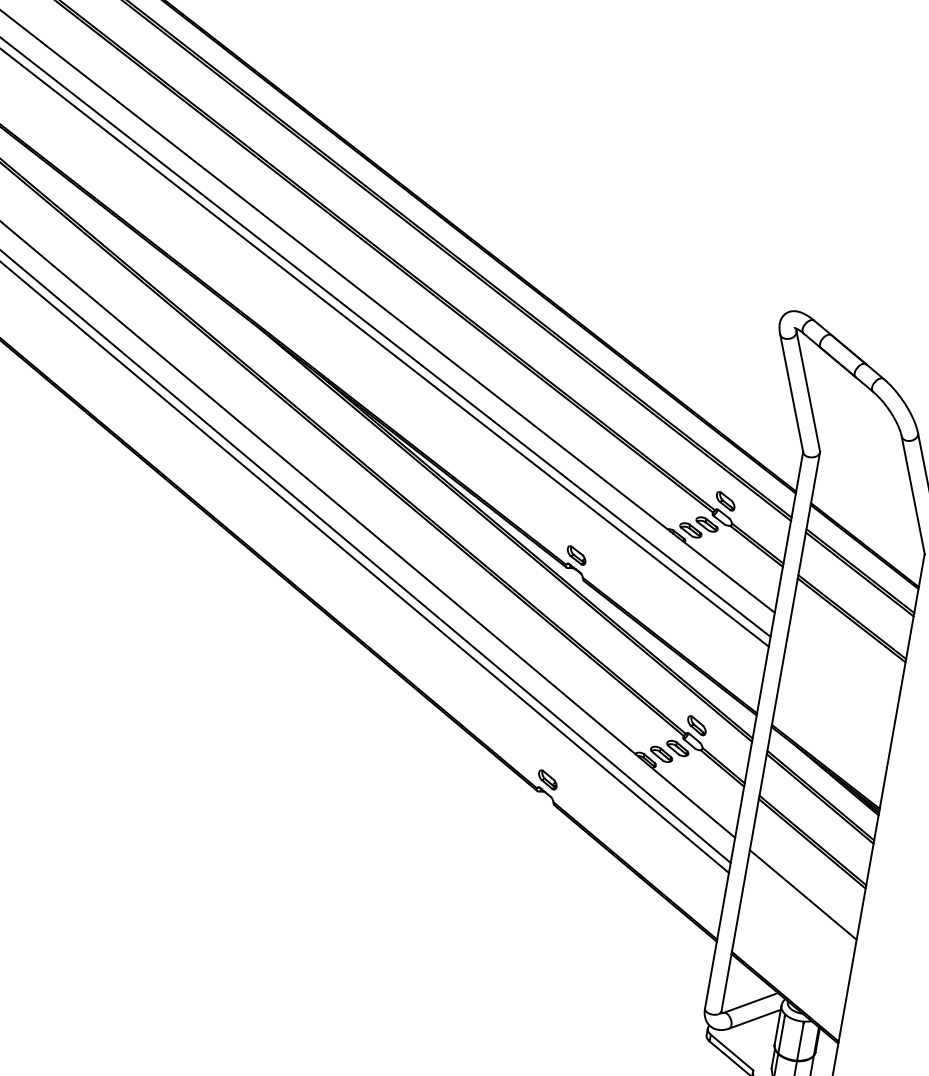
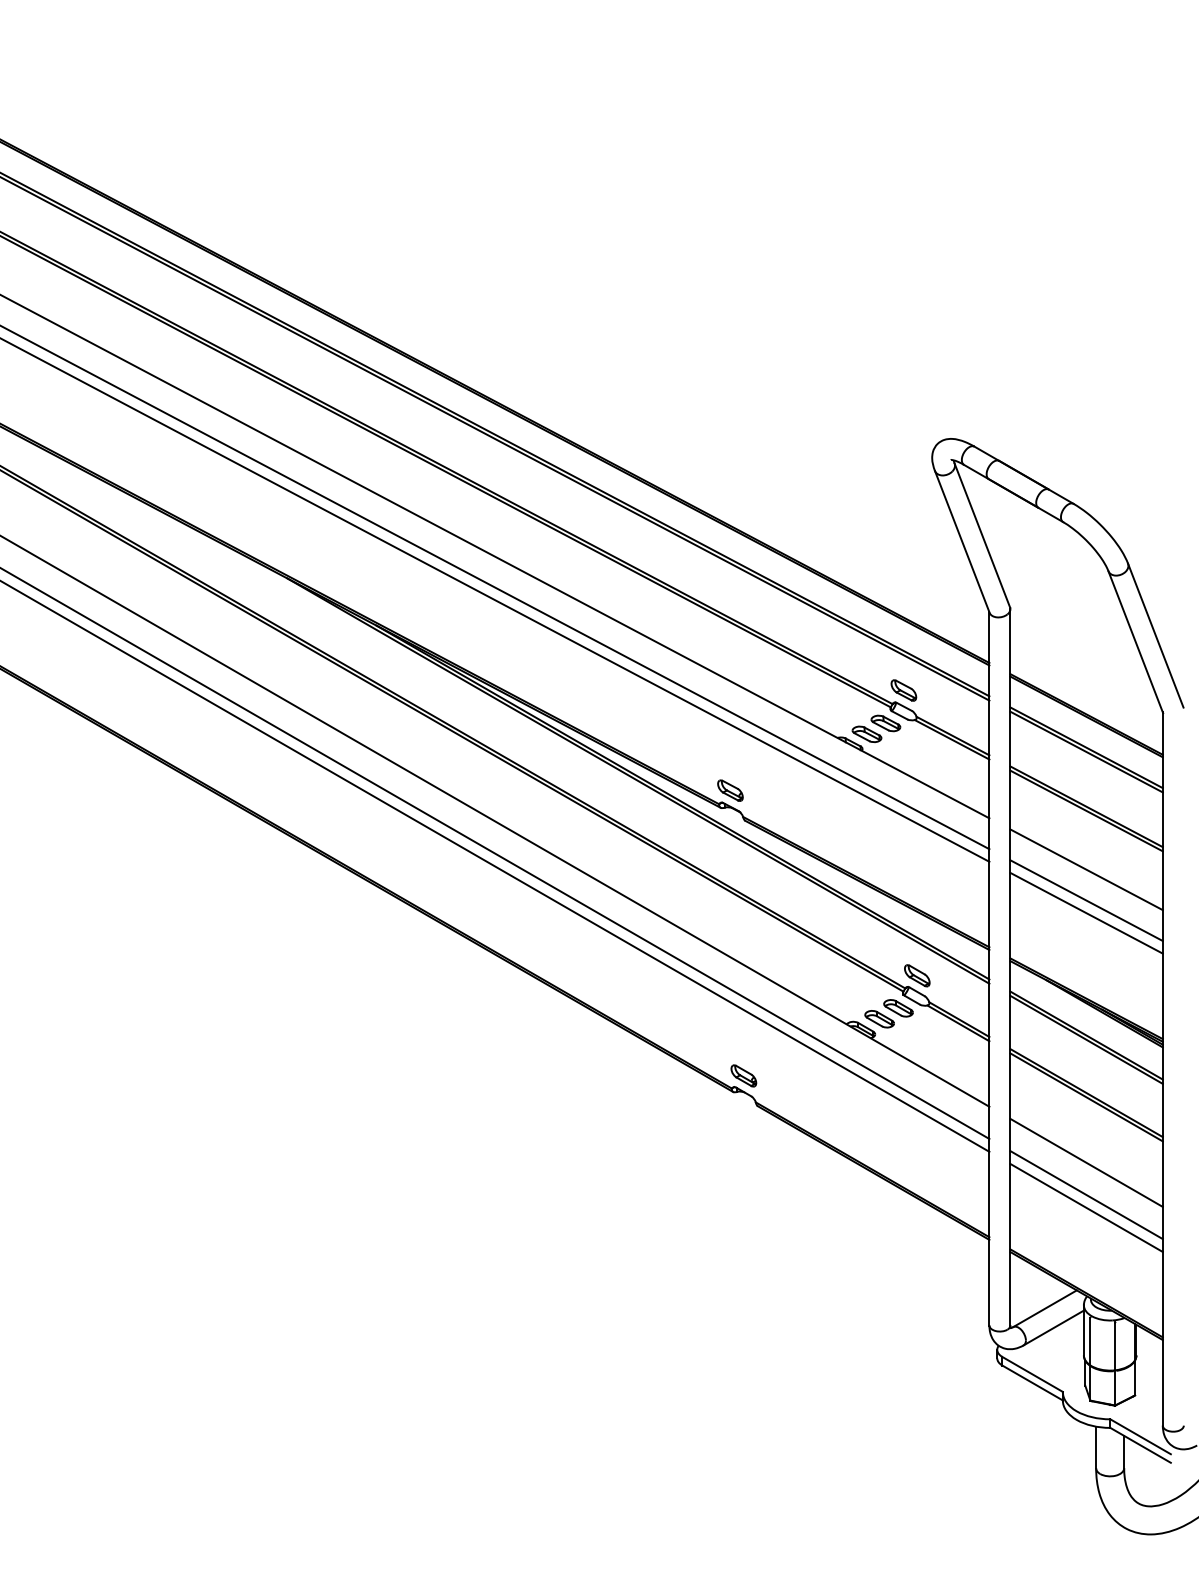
line: (843, 666) -> (1086, 869), added
line: (839, 690) -> (1086, 900), added
line: (837, 699) -> (1086, 912), added
line: (798, 920) -> (1086, 1195), added
line: (797, 929) -> (1086, 1207), added

